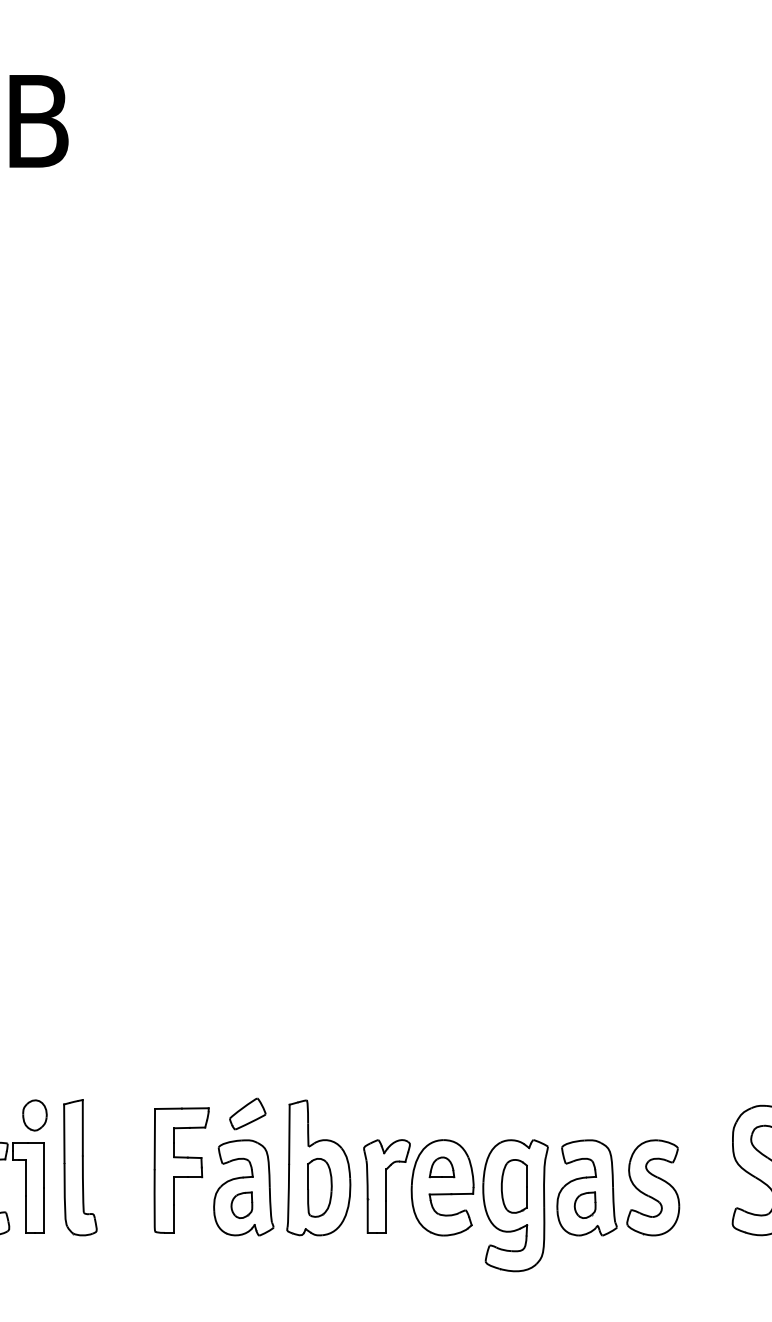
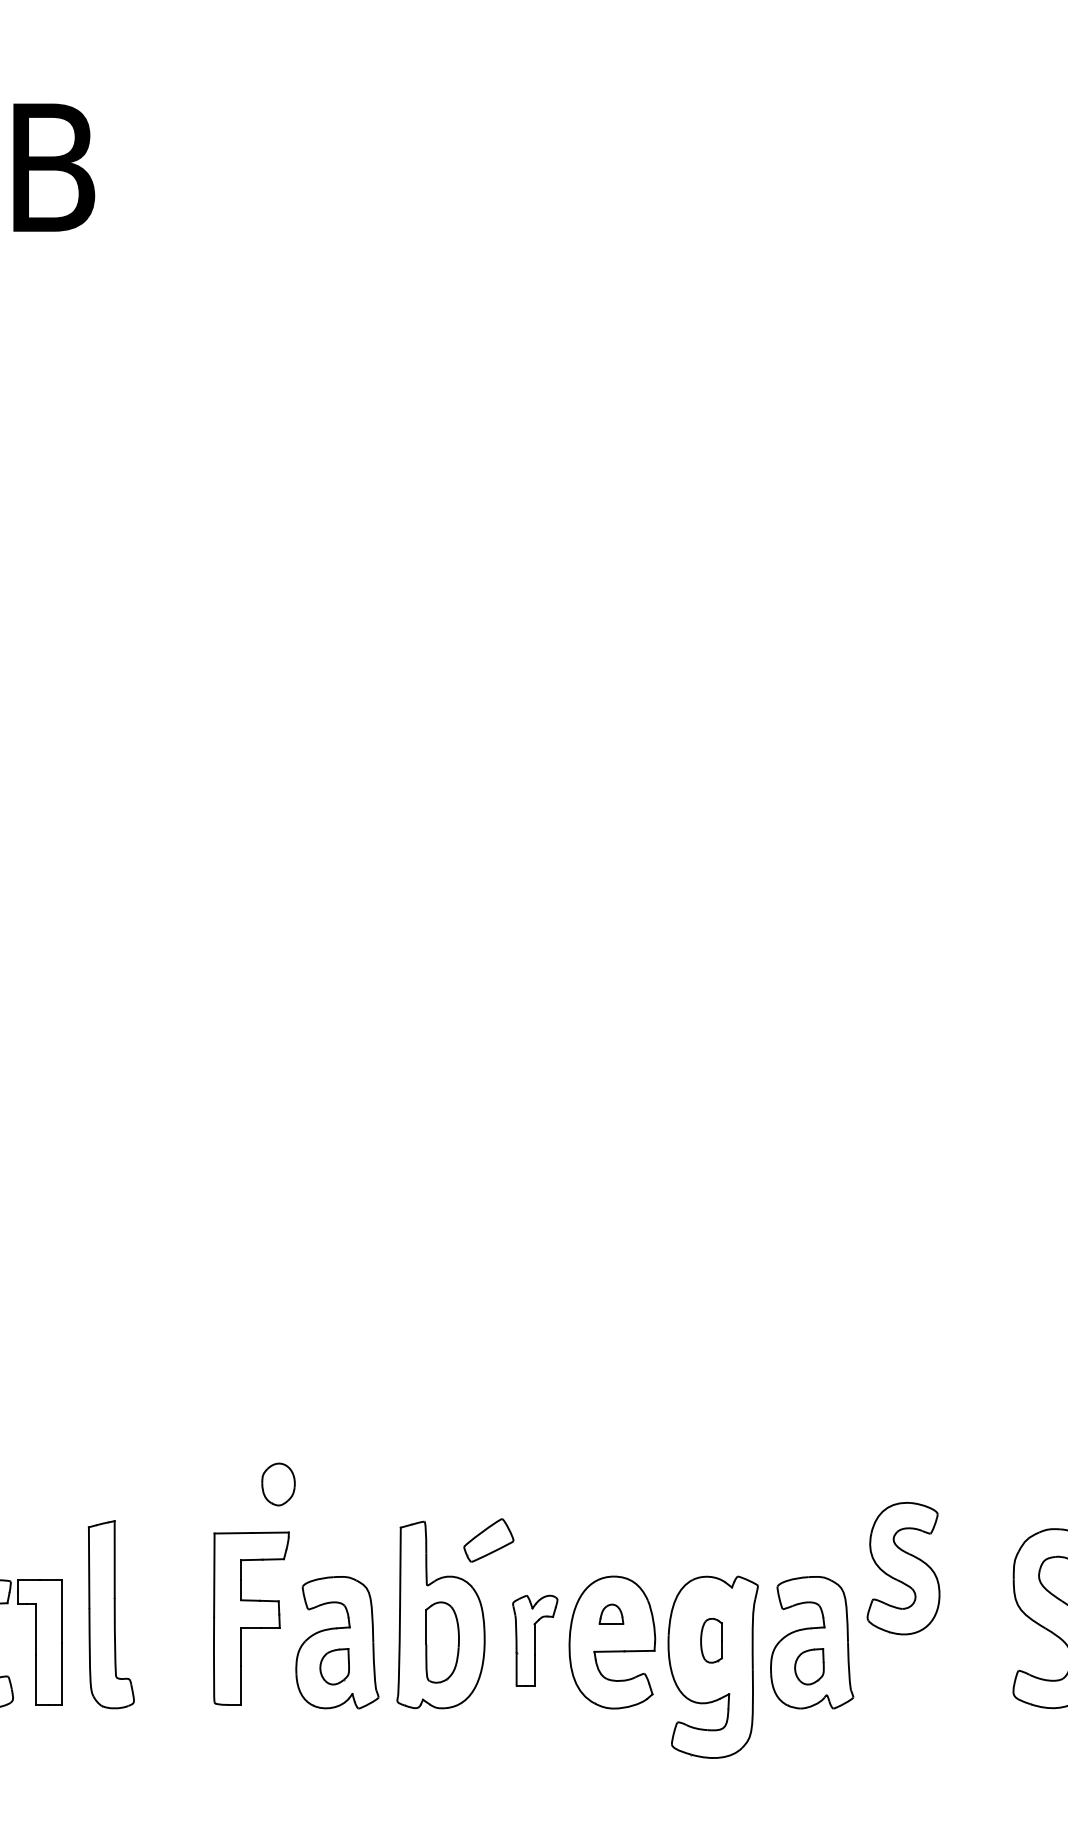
part: (247, 1114) -> (488, 1540), moved
part: (34, 1115) -> (278, 1484), moved
part: (442, 1166) -> (611, 1613), size x0.7
part: (386, 1186) -> (534, 1640), size x0.7
part: (514, 1186) -> (711, 1640), size x0.6
part: (653, 1187) -> (903, 1568), moved

